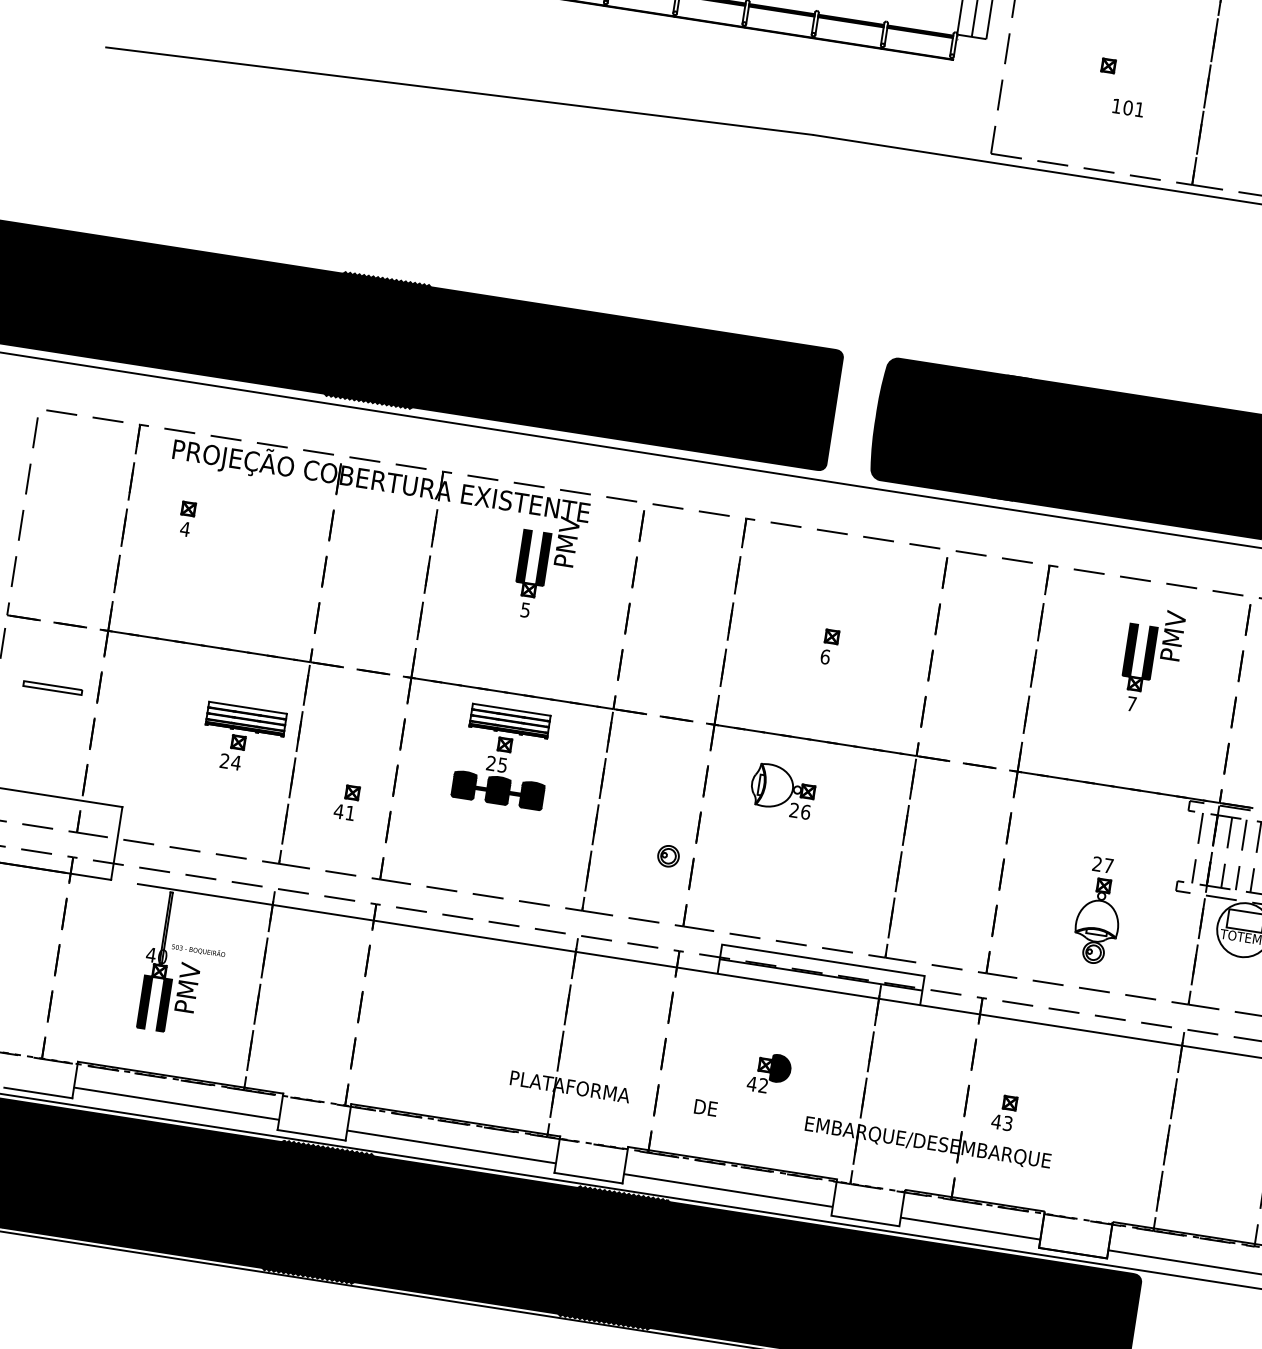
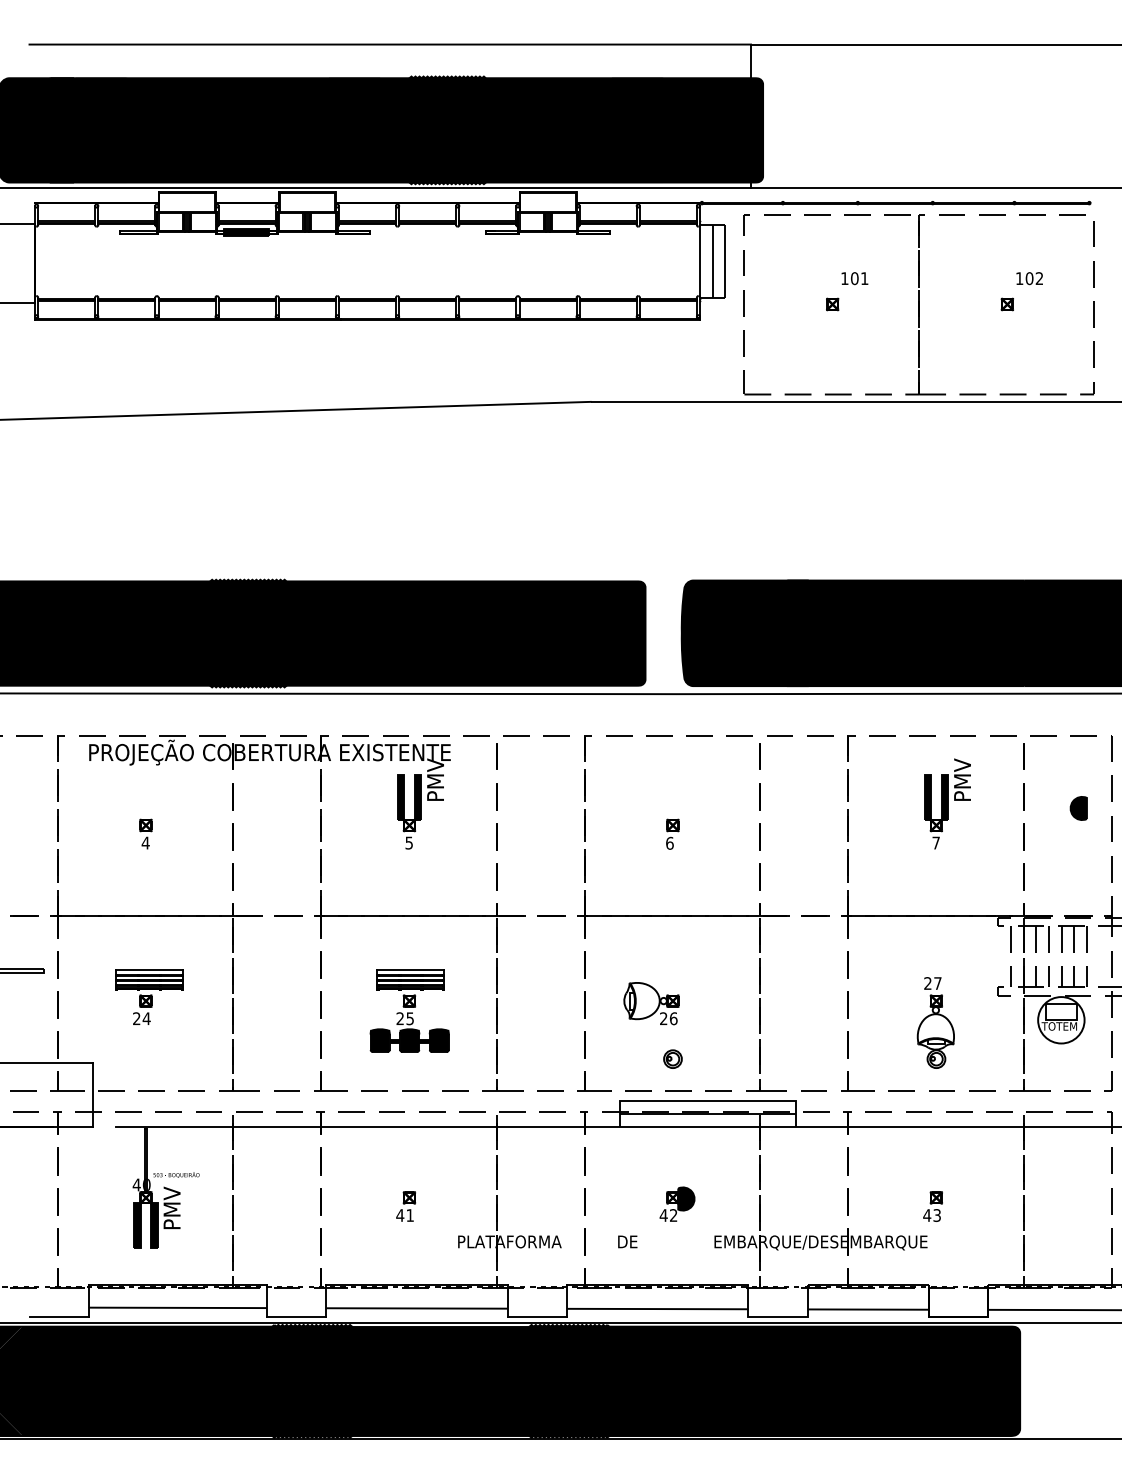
text: (1127, 107) -> (854, 278), moved
part: (186, 518) -> (145, 833), moved
part: (243, 737) -> (149, 996), moved
part: (503, 755) -> (409, 1010), moved
part: (782, 790) -> (651, 1003), moved
part: (346, 802) -> (405, 1206), moved
part: (668, 855) -> (672, 1058), moved
part: (1004, 1112) -> (932, 1206), moved

